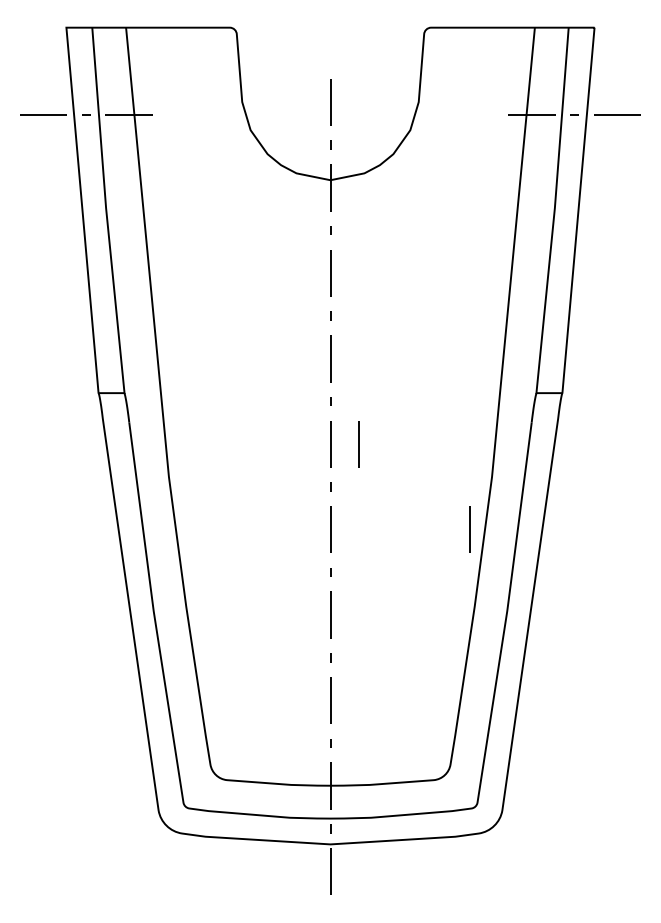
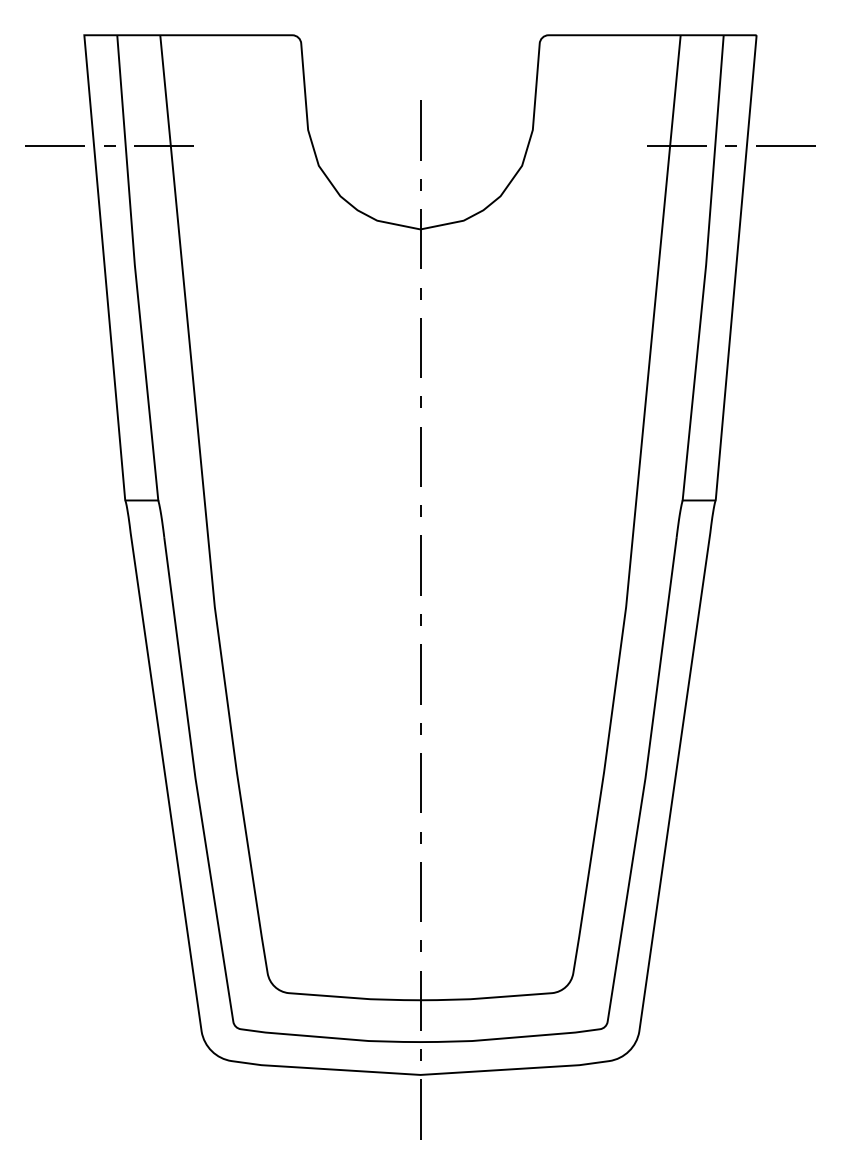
line: (358, 444) -> (456, 565), removed
line: (469, 529) -> (597, 674), removed

